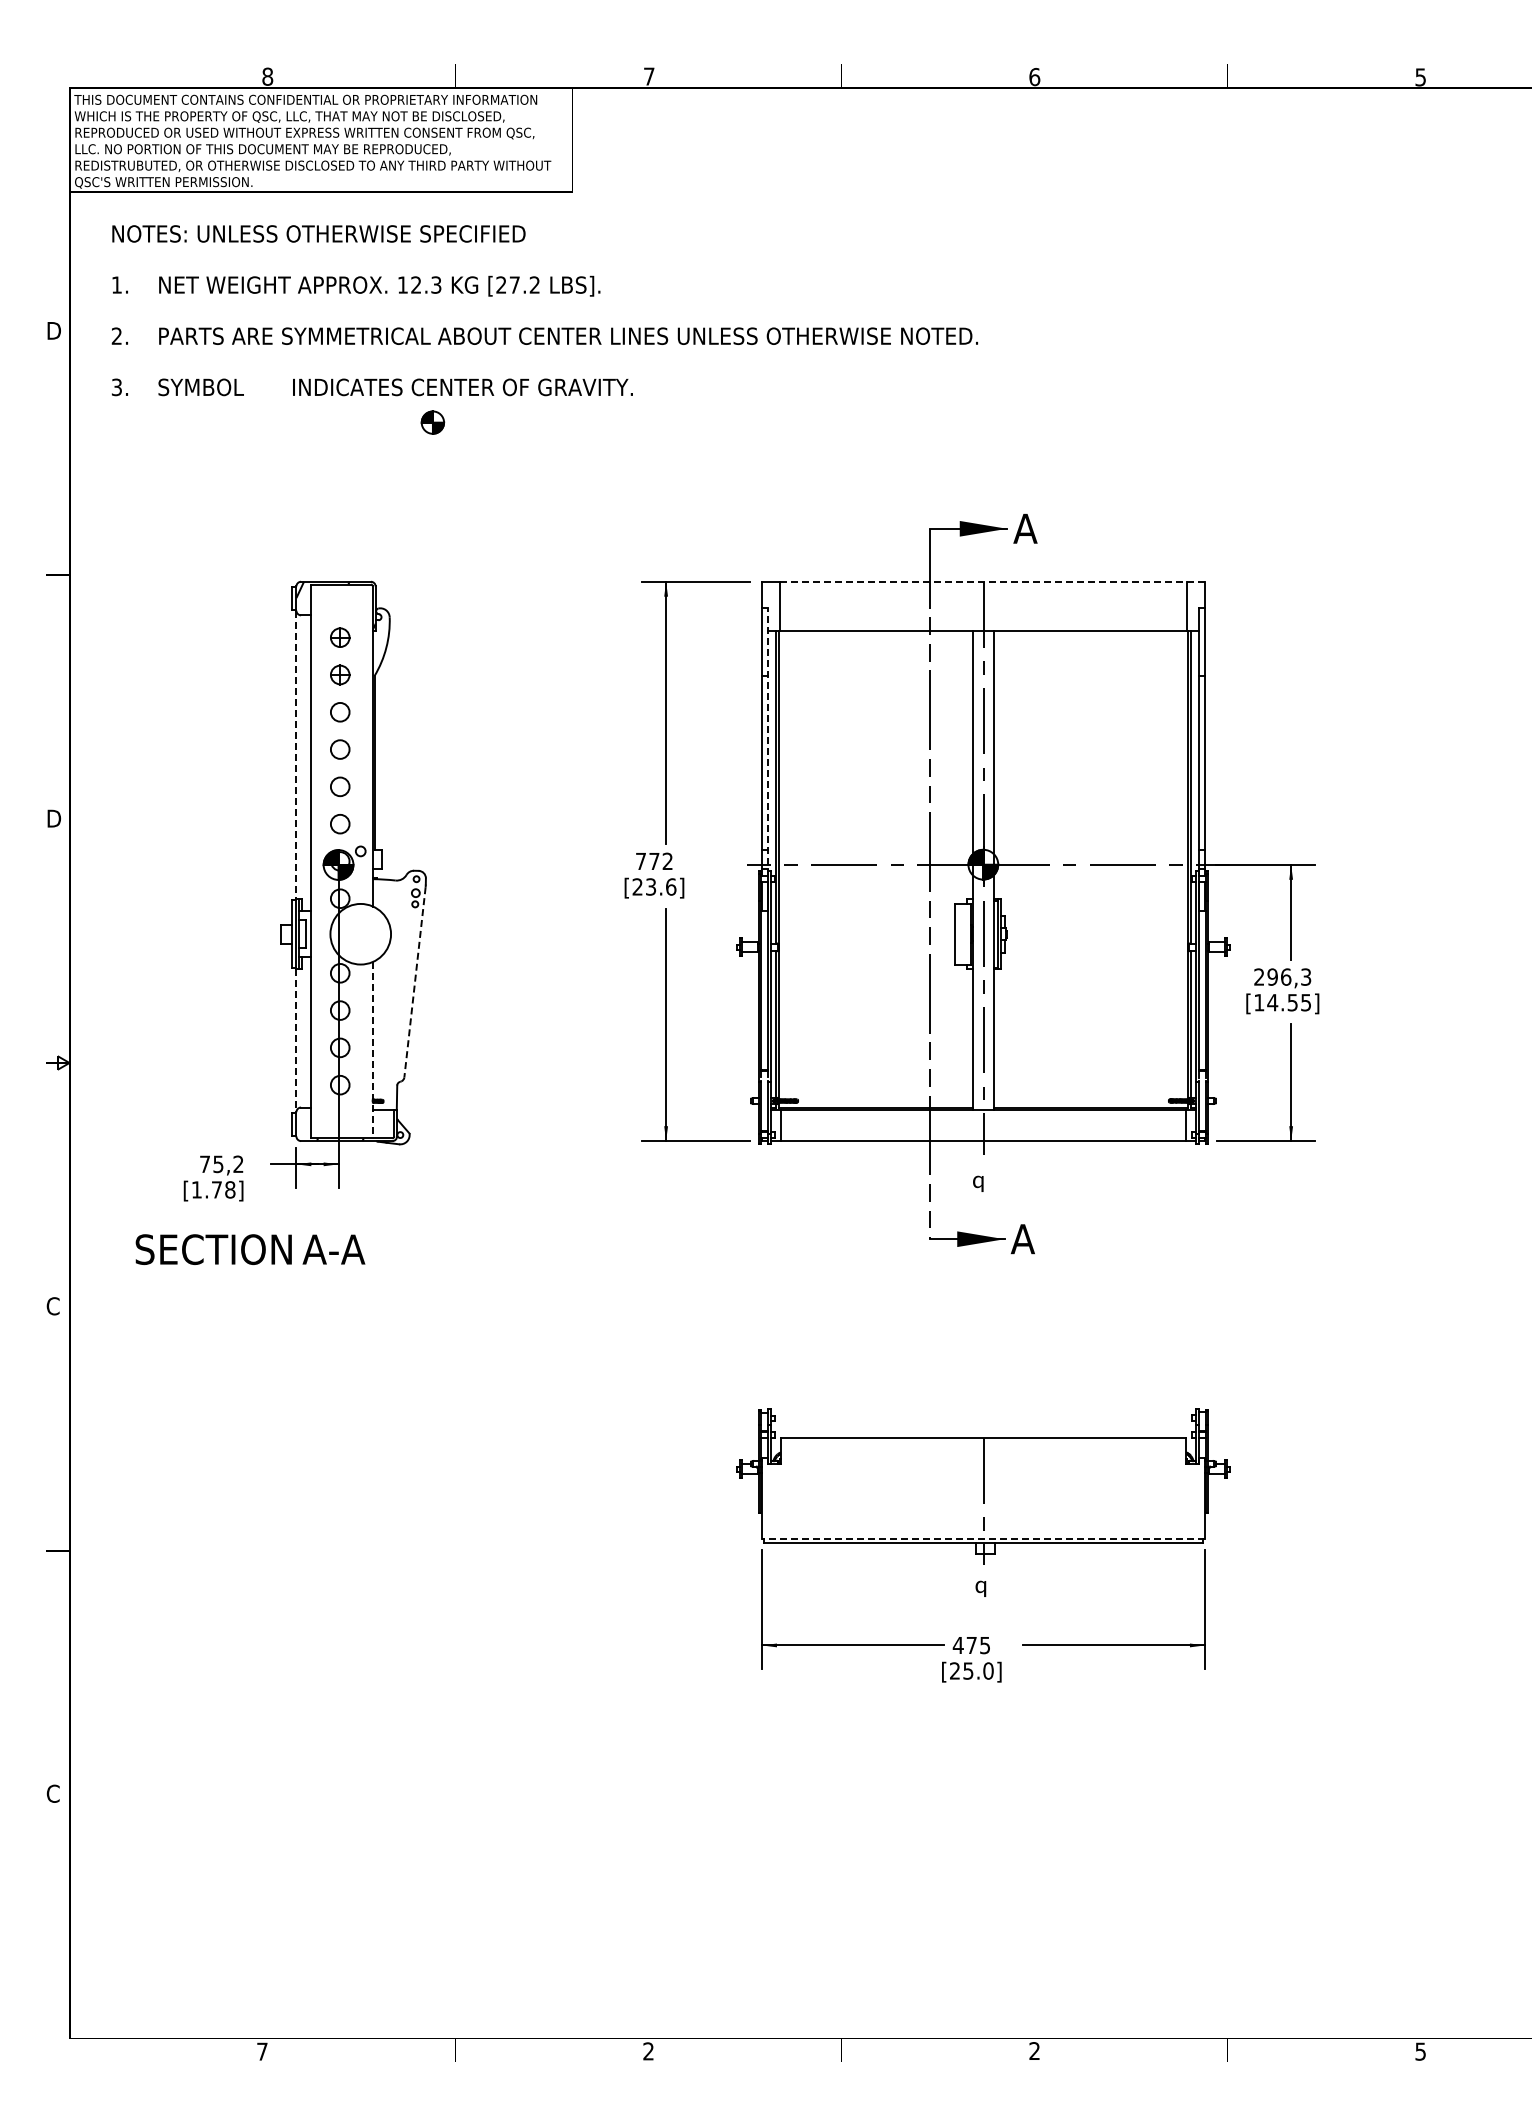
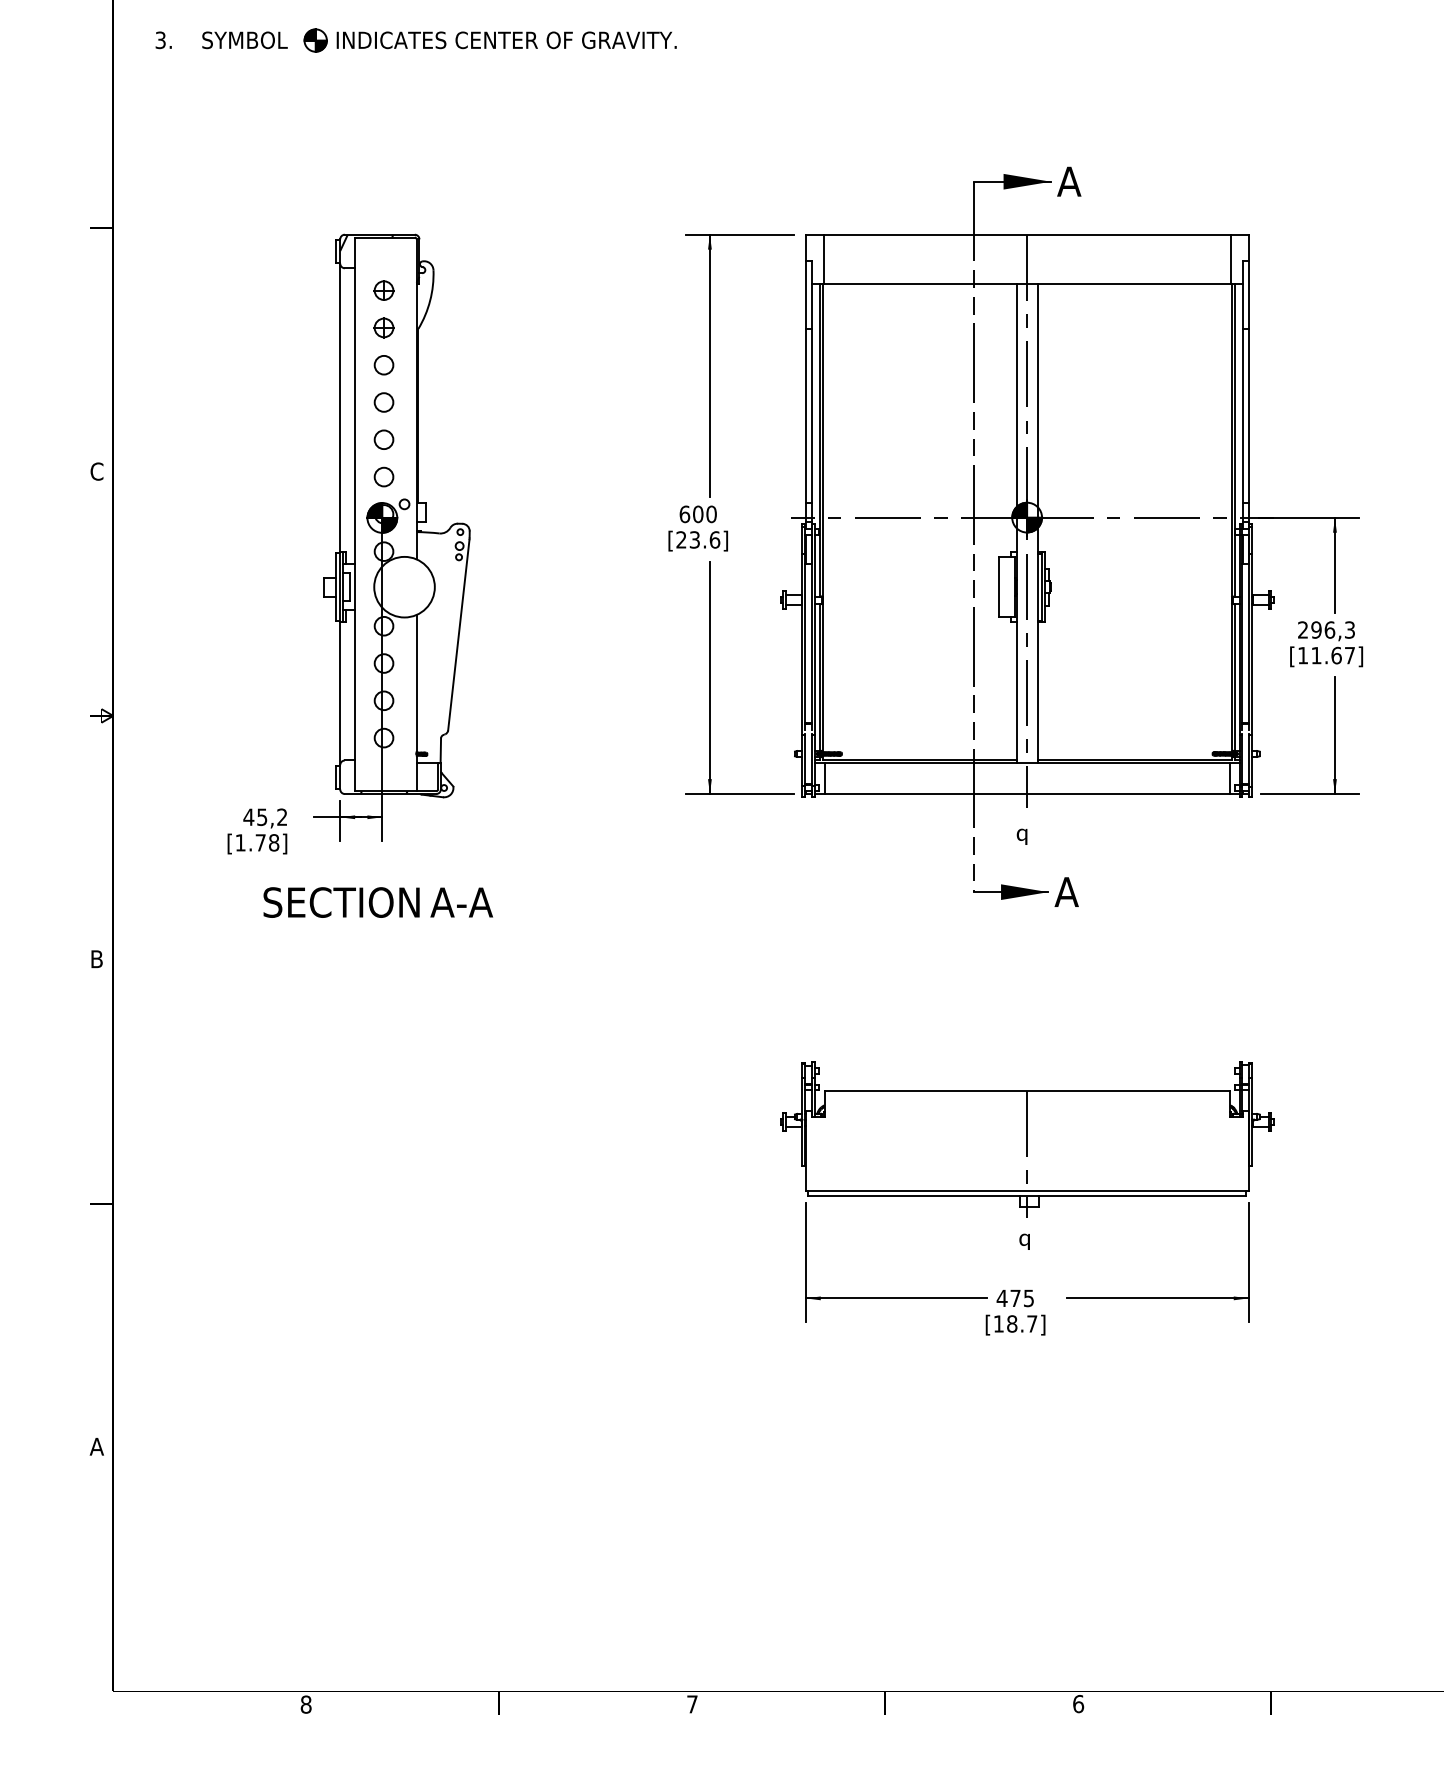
part: (432, 422) -> (315, 40), moved
line: (992, 581) -> (1036, 234), dashed -> solid
line: (767, 742) -> (811, 395), dashed -> solid
line: (296, 755) -> (340, 408), dashed -> solid
text: (53, 818) -> (97, 471), D -> C
text: (654, 861) -> (698, 514), 772 -> 600
line: (415, 982) -> (459, 635), dashed -> solid
text: (1289, 1002) -> (1333, 655), [14.55] -> [11.67]
line: (296, 1040) -> (340, 693), dashed -> solid
line: (372, 1050) -> (416, 703), dashed -> solid
text: (204, 1163) -> (248, 816), 75,2 -> 45,2
text: (250, 1249) -> (378, 902), moved
text: (52, 1306) -> (96, 959), C -> B
line: (983, 1538) -> (1027, 1191), dashed -> solid
text: (971, 1670) -> (1015, 1323), [25.0] -> [18.7]
text: (53, 1793) -> (97, 1446), C -> A
text: (262, 2051) -> (306, 1704), 7 -> 8
text: (648, 2051) -> (692, 1704), 2 -> 7
text: (1034, 2051) -> (1078, 1704), 2 -> 6

